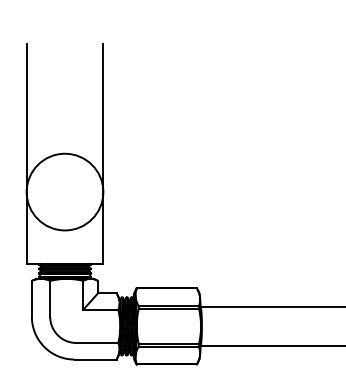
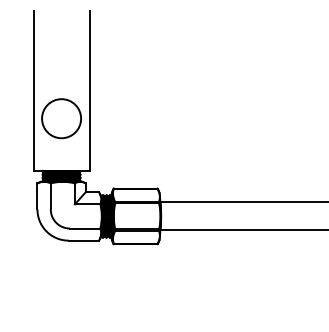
circle: (64, 191) -> (61, 118), size x0.7

